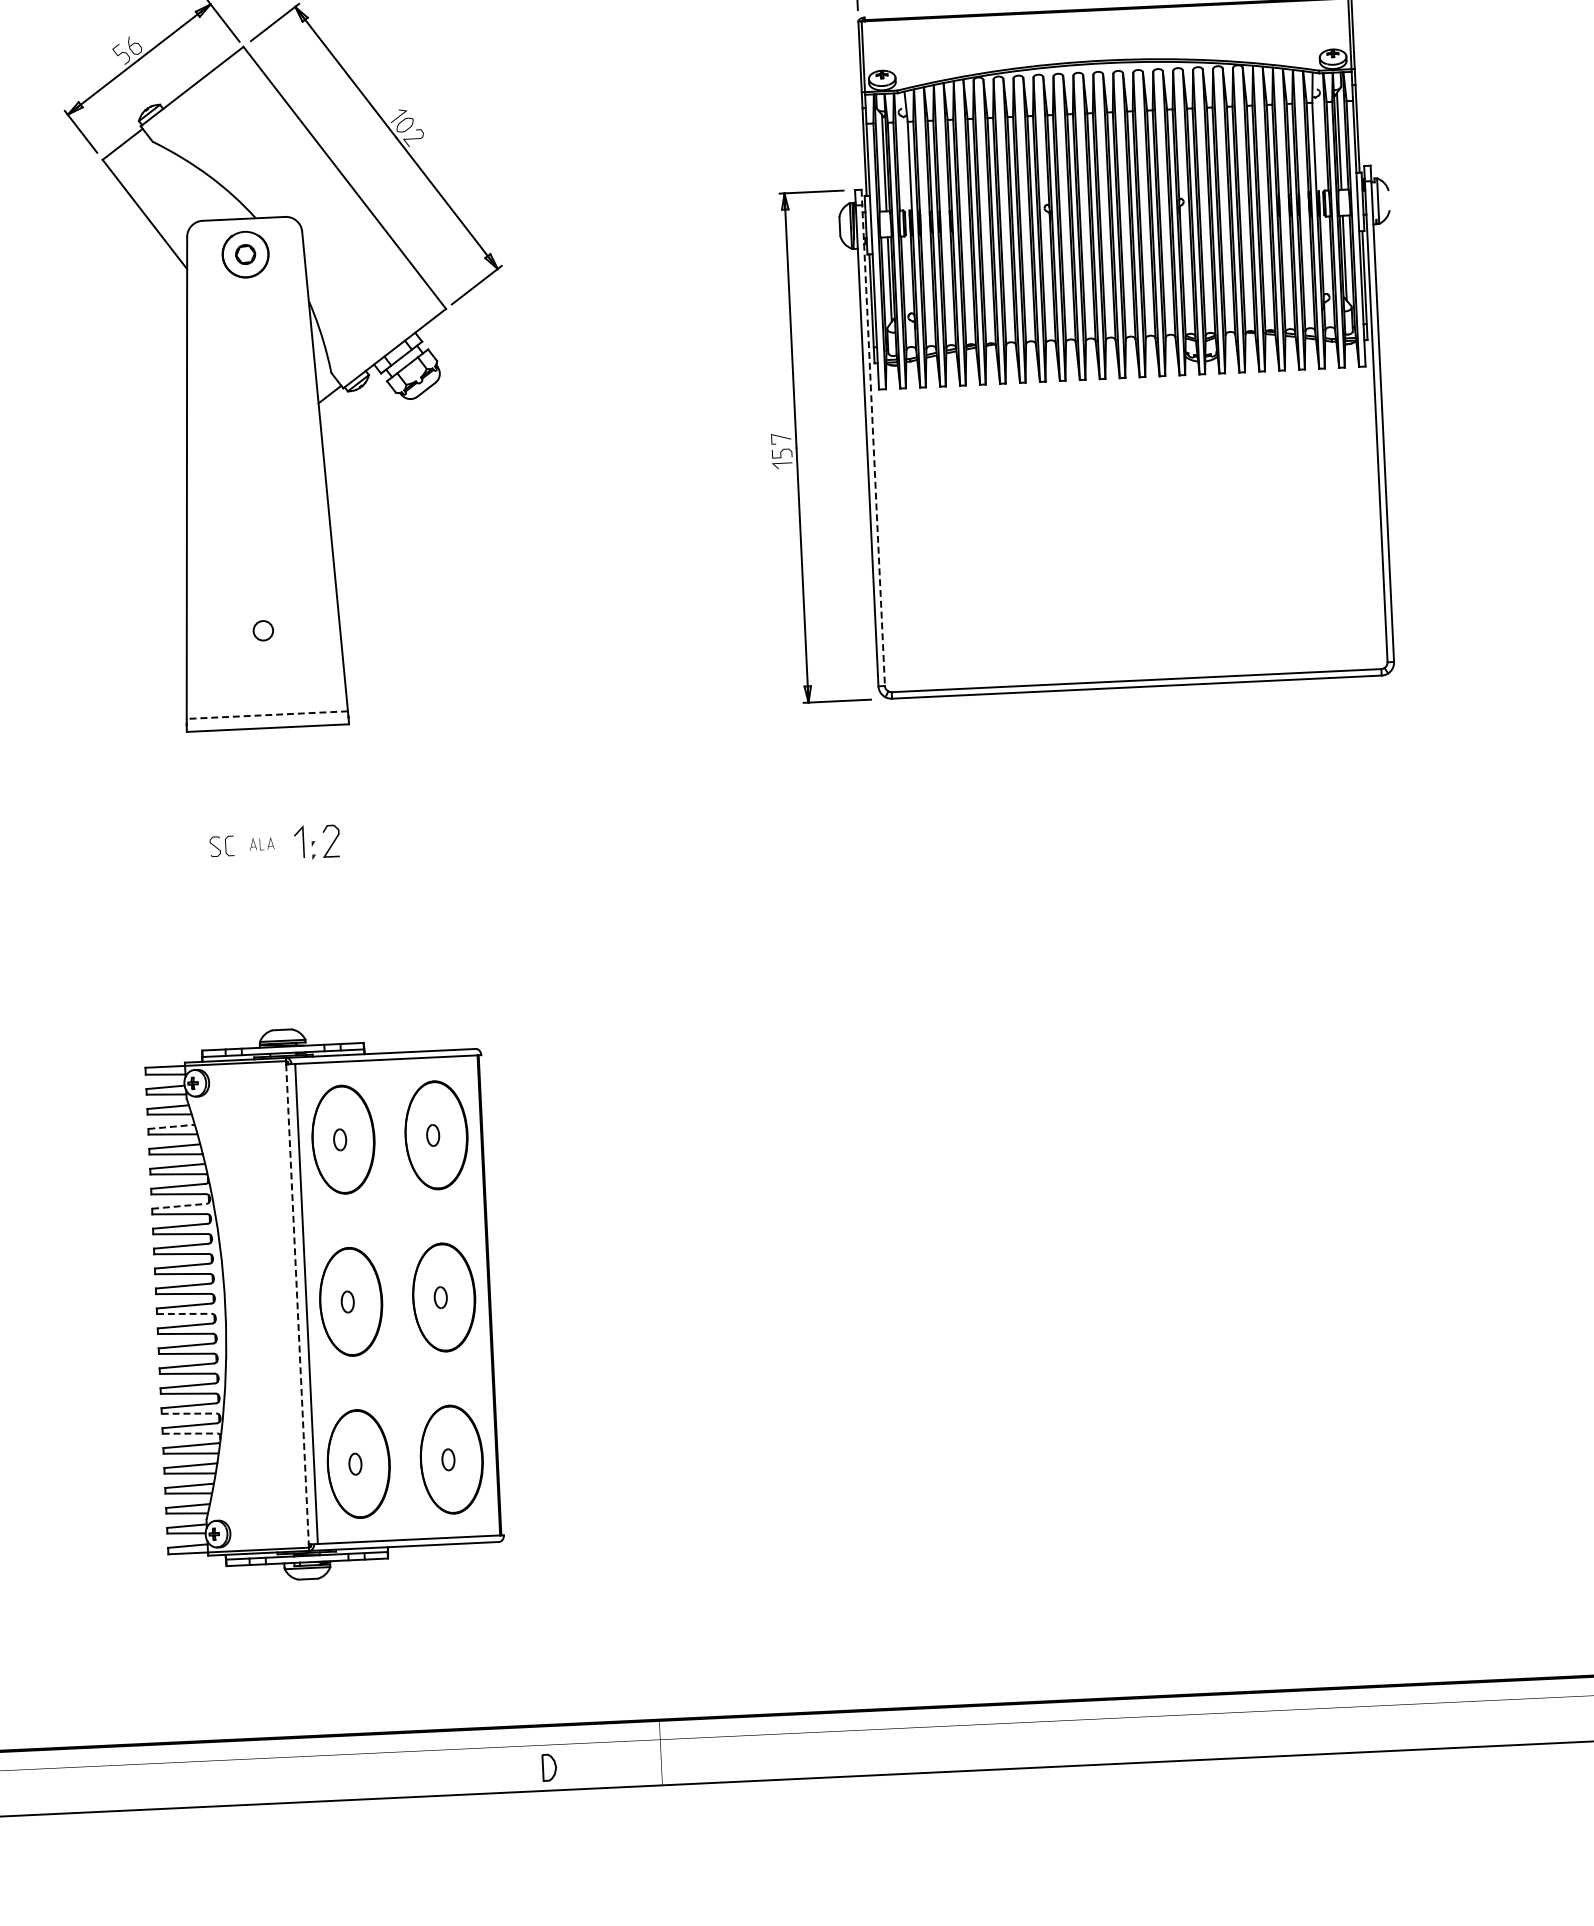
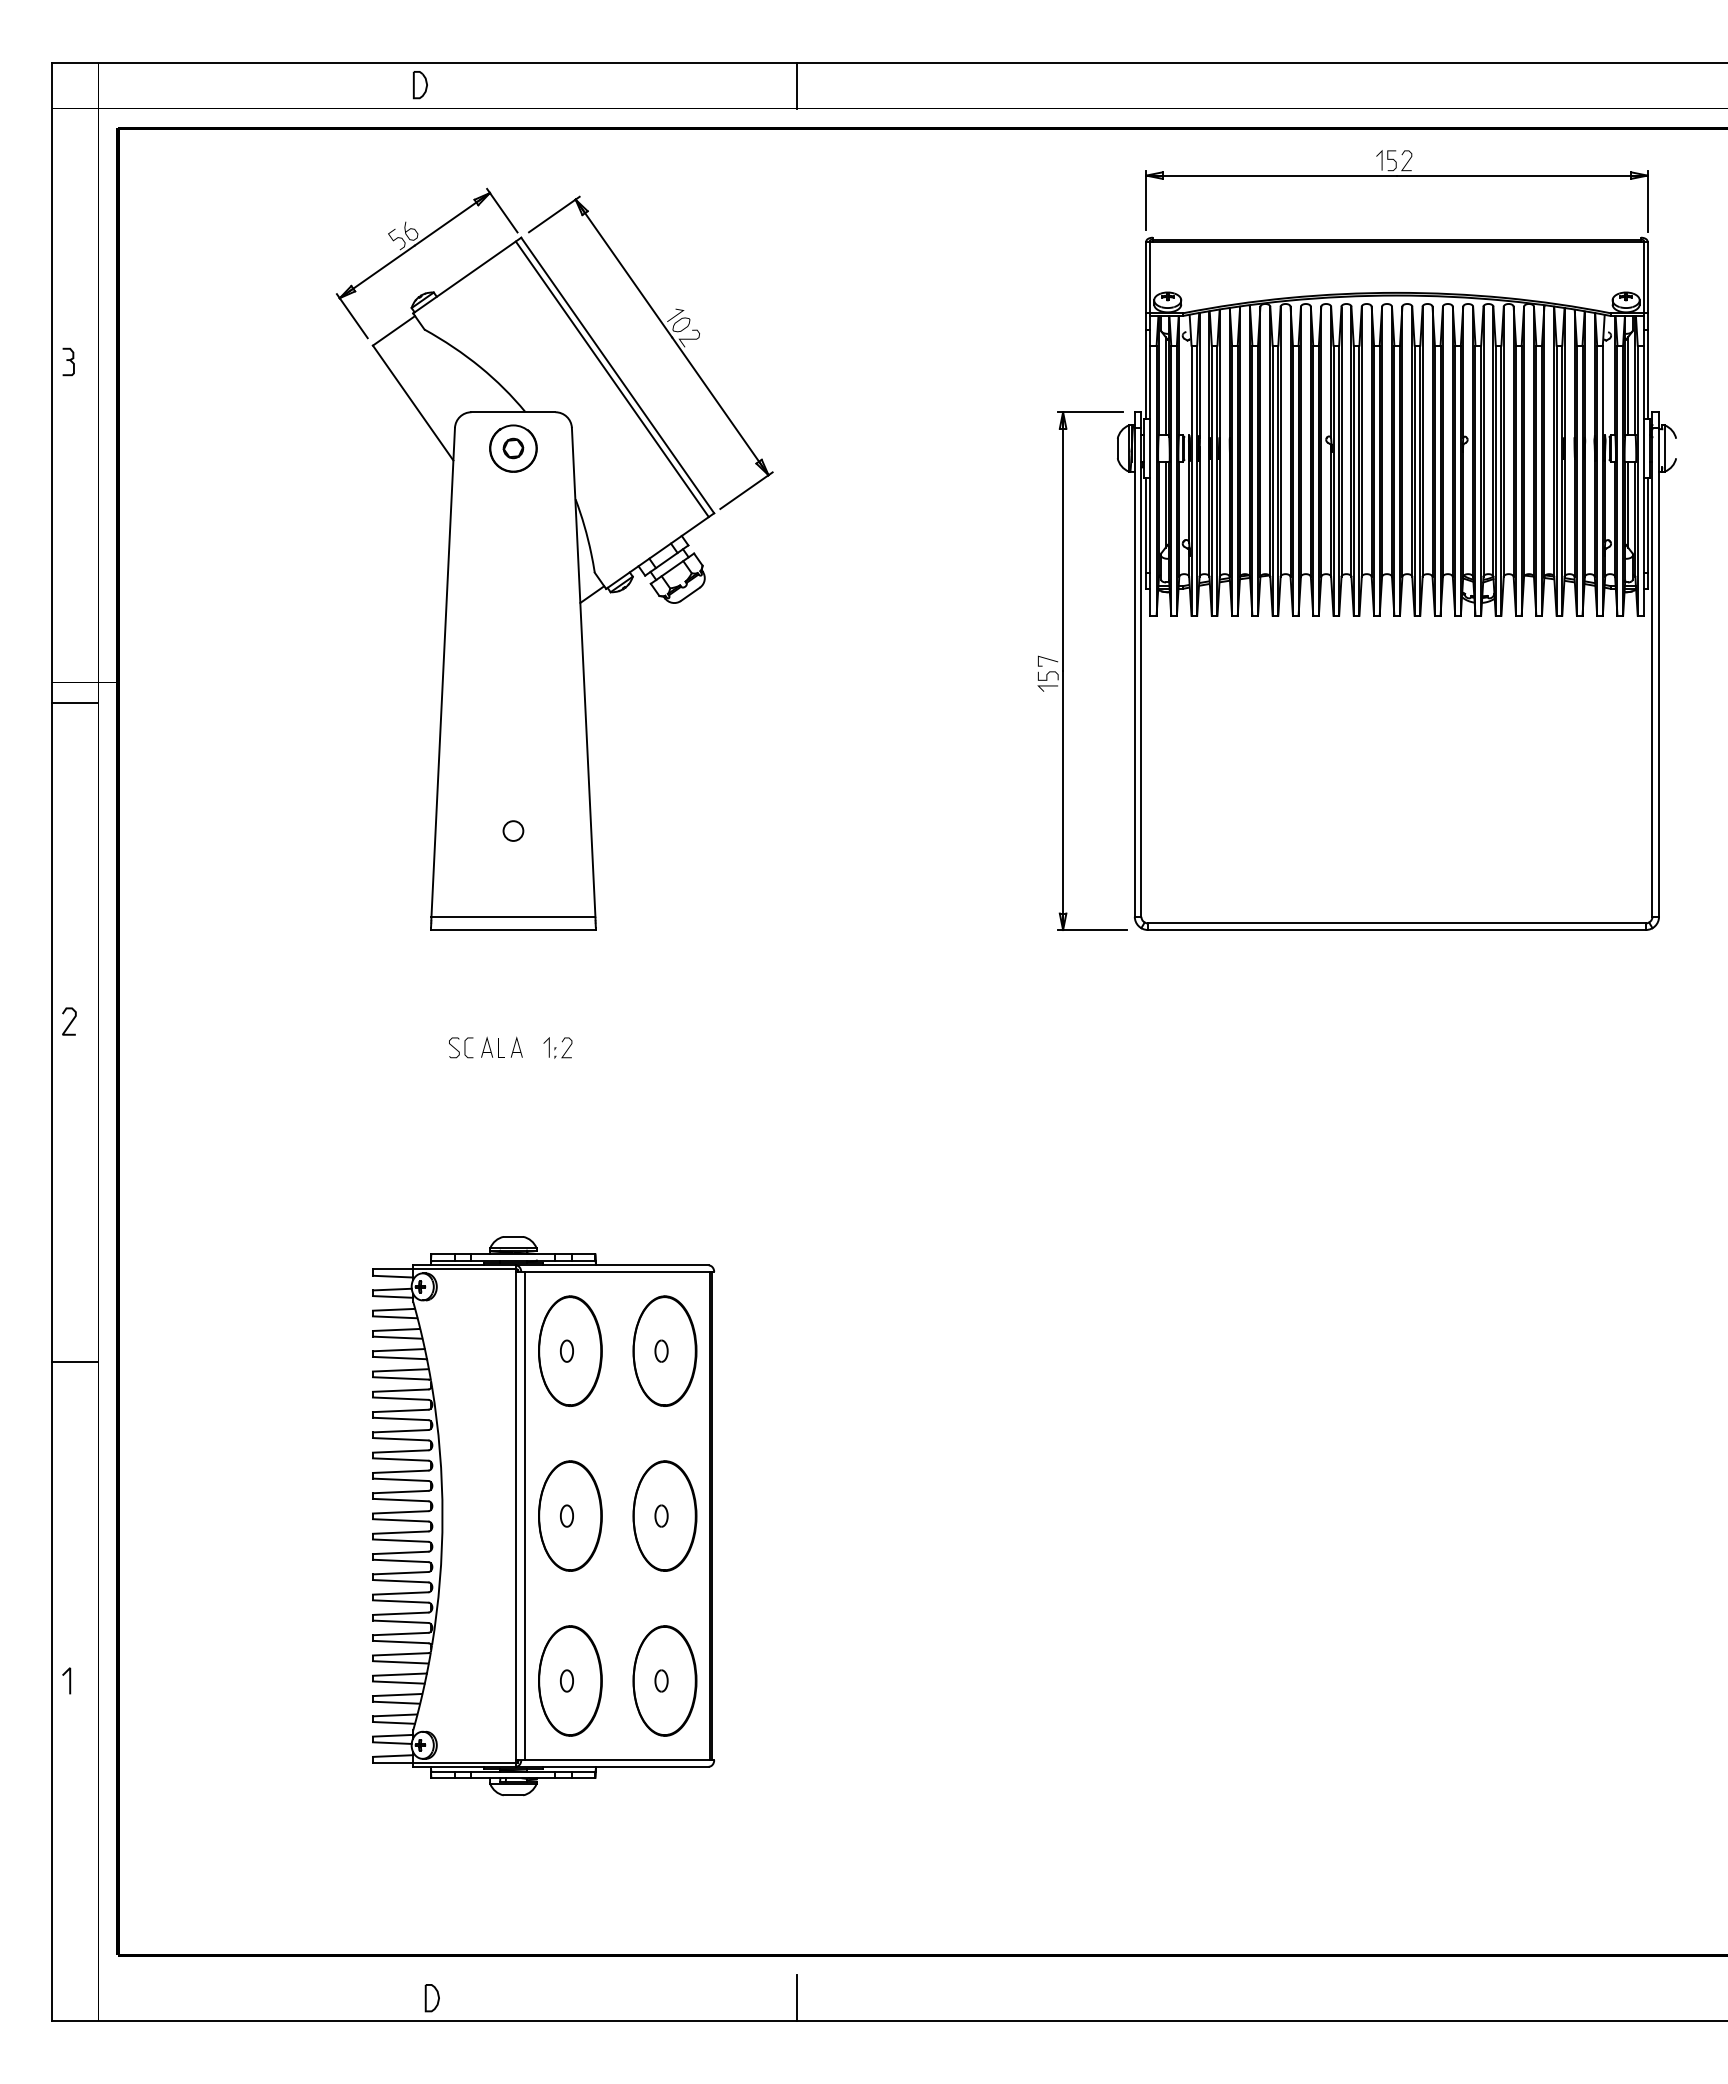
line: (338, 182) -> (611, 379), added
line: (873, 438) -> (1141, 665), dashed -> solid
line: (267, 714) -> (513, 916), dashed -> solid
part: (316, 841) -> (557, 1047), size x0.62
part: (261, 843) -> (501, 1046), size x1.67
line: (171, 1126) -> (396, 1329), dashed -> solid
line: (179, 1205) -> (400, 1410), dashed -> solid
line: (297, 1304) -> (515, 1516), dashed -> solid
line: (184, 1314) -> (400, 1520), dashed -> solid
line: (188, 1413) -> (400, 1621), dashed -> solid
line: (189, 1434) -> (400, 1642), dashed -> solid
line: (596, 1765) -> (797, 1998), added
part: (548, 1768) -> (431, 1998), moved

